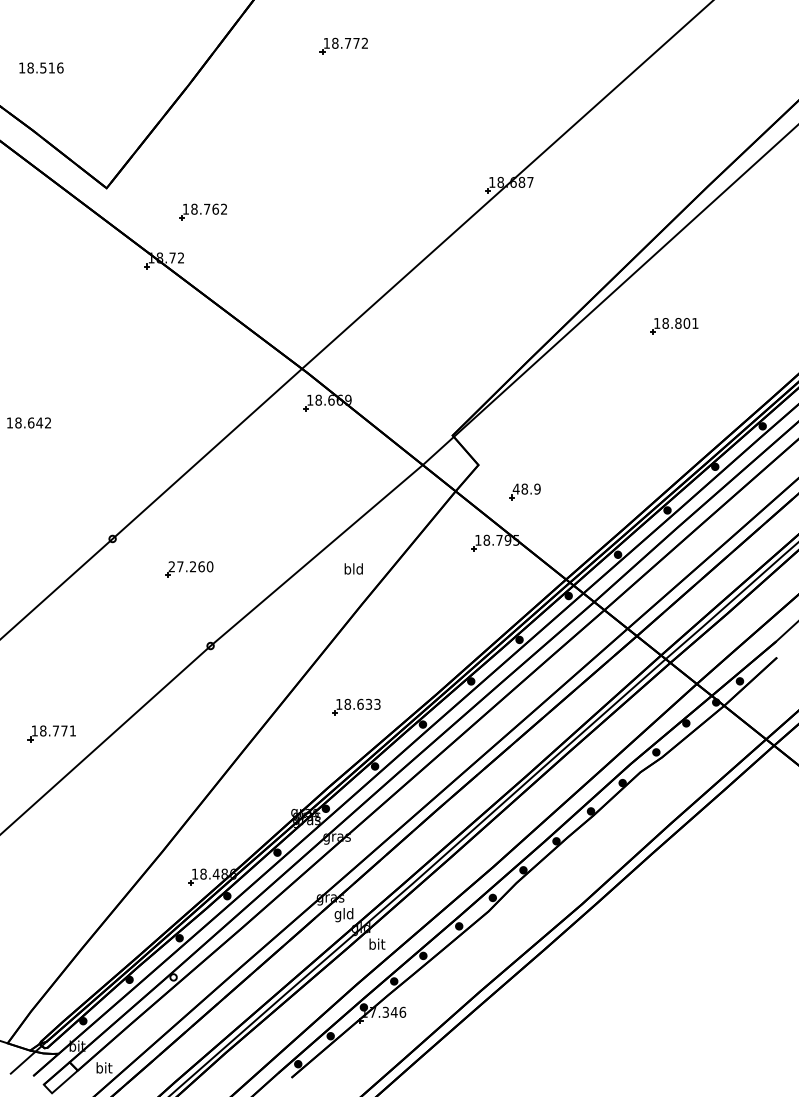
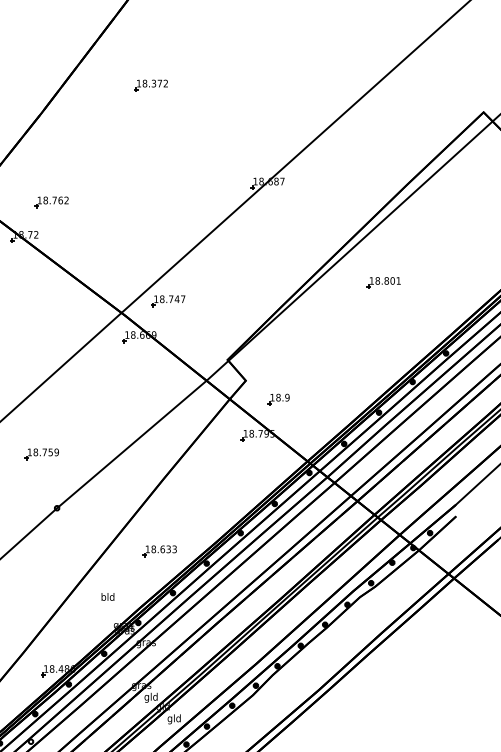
text: (347, 42) -> (153, 82), 18.772 -> 18.372
part: (368, 352) -> (168, 301), added
text: (515, 488) -> (271, 397), 48.9 -> 18.9
text: (190, 566) -> (42, 452), 27.260 -> 18.759
text: (353, 568) -> (107, 596), moved
text: (376, 945) -> (174, 719), bit -> gld

